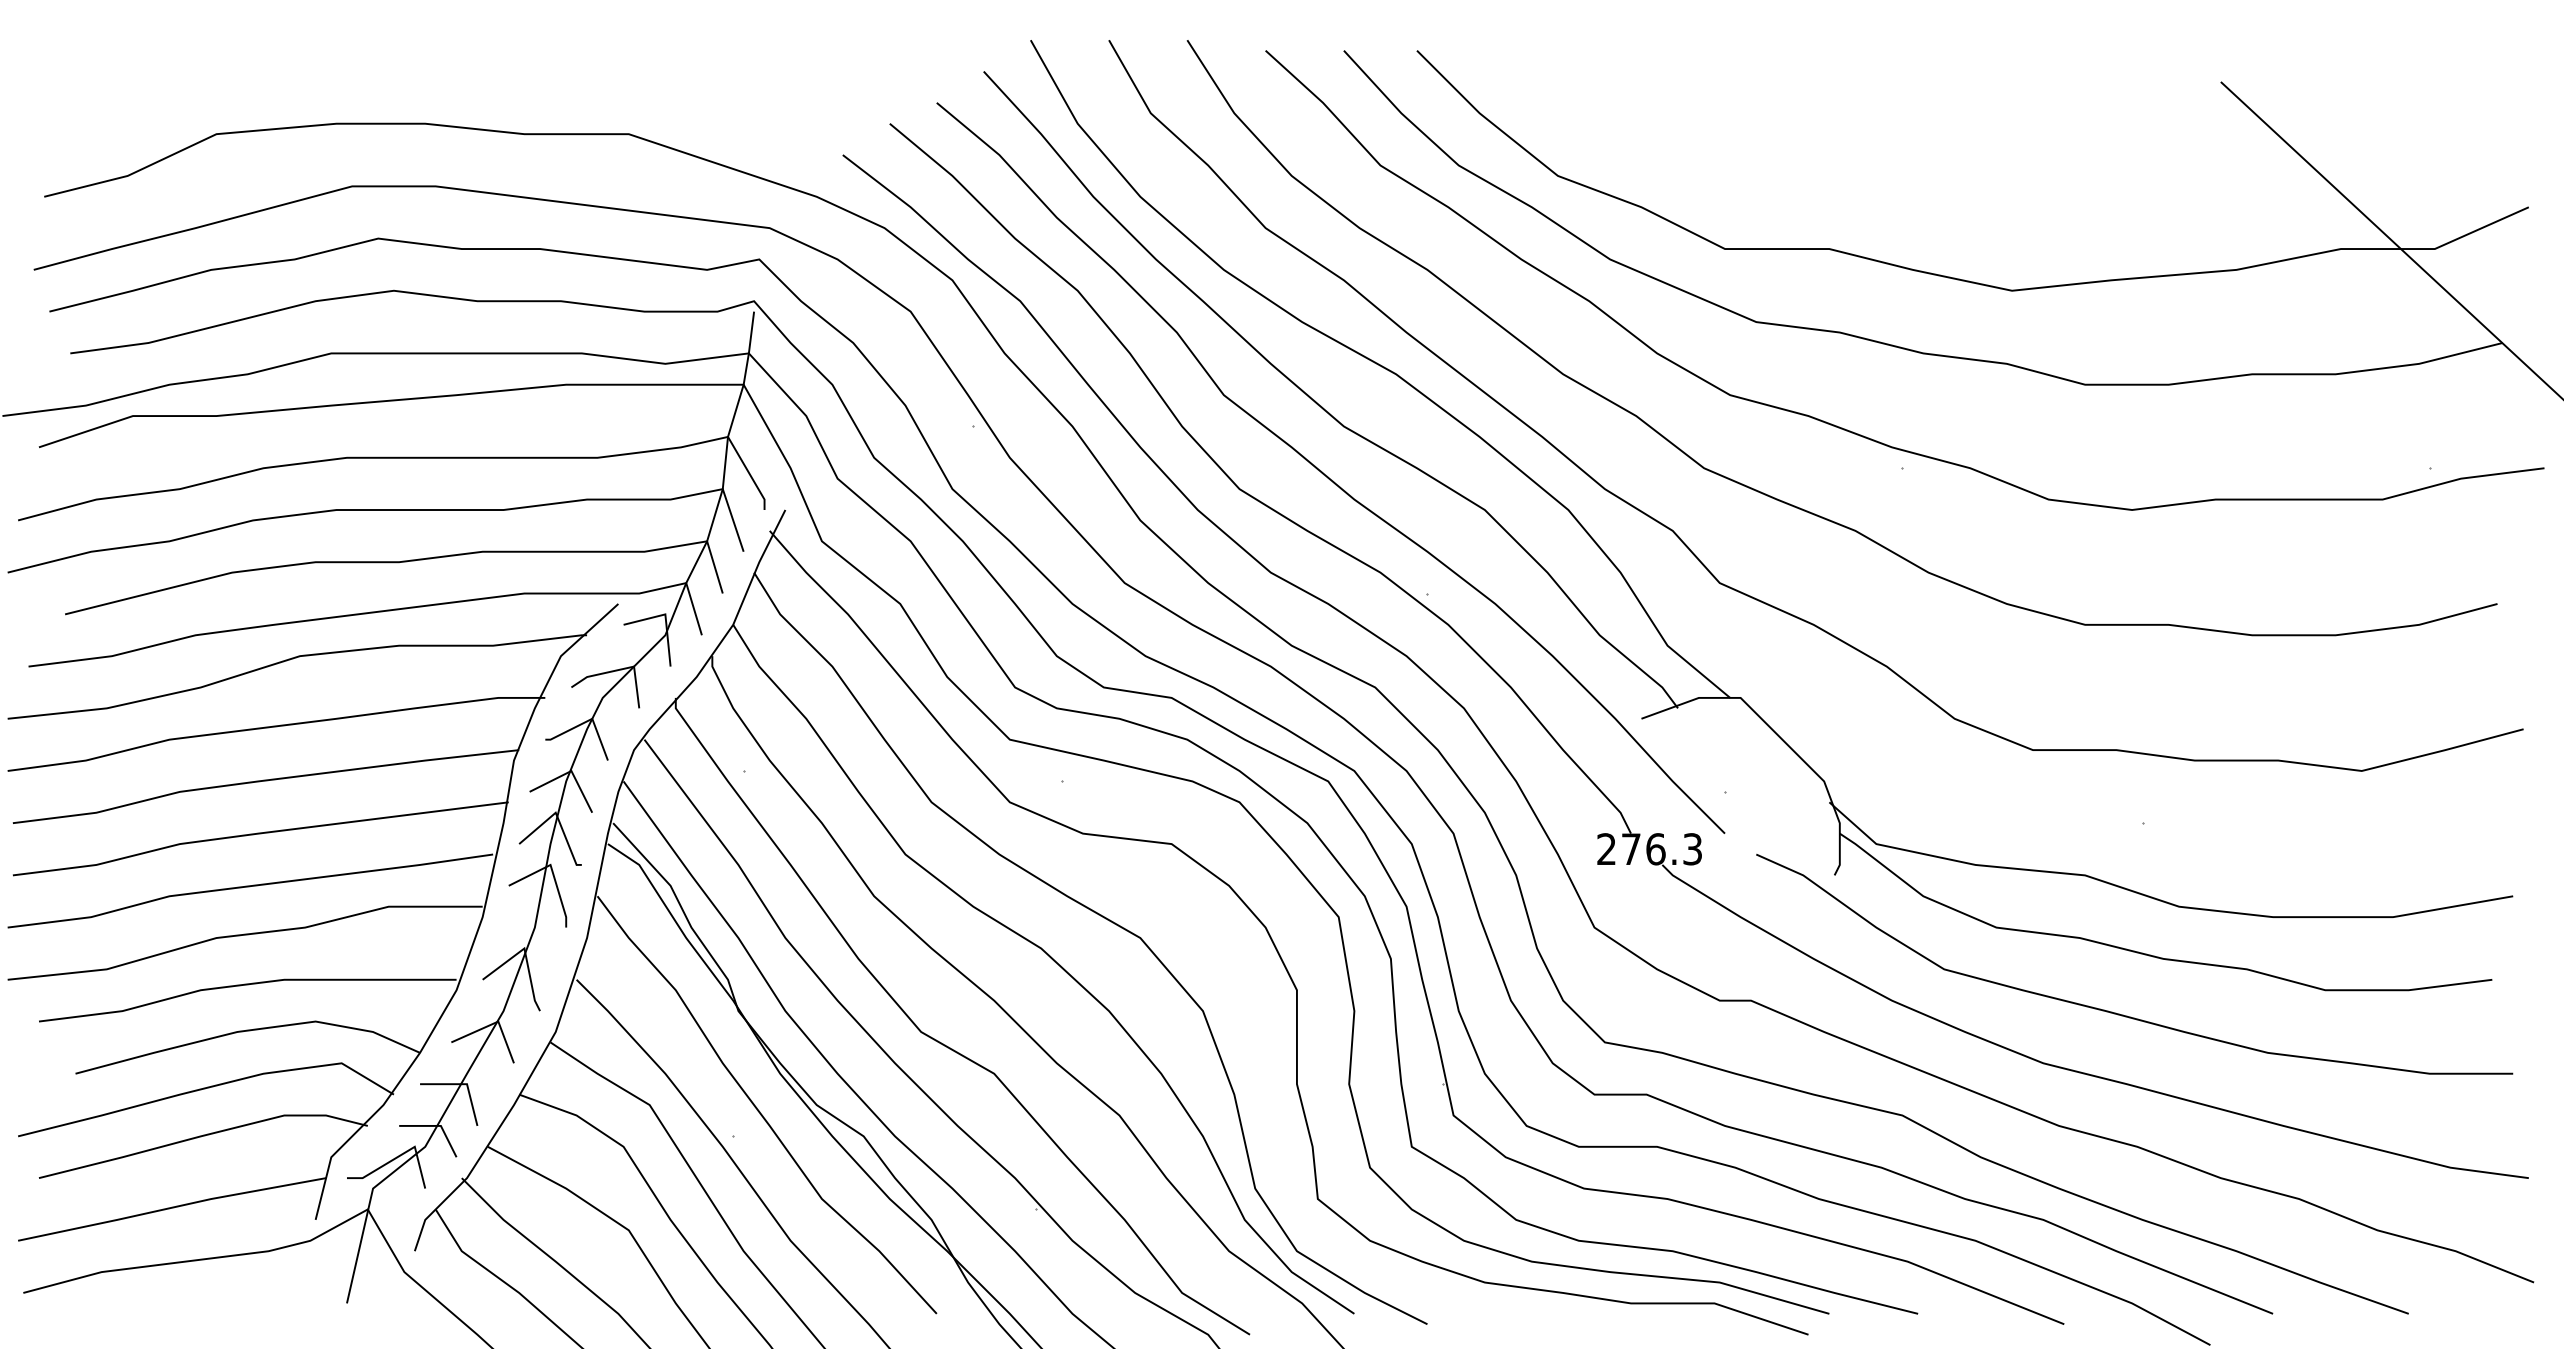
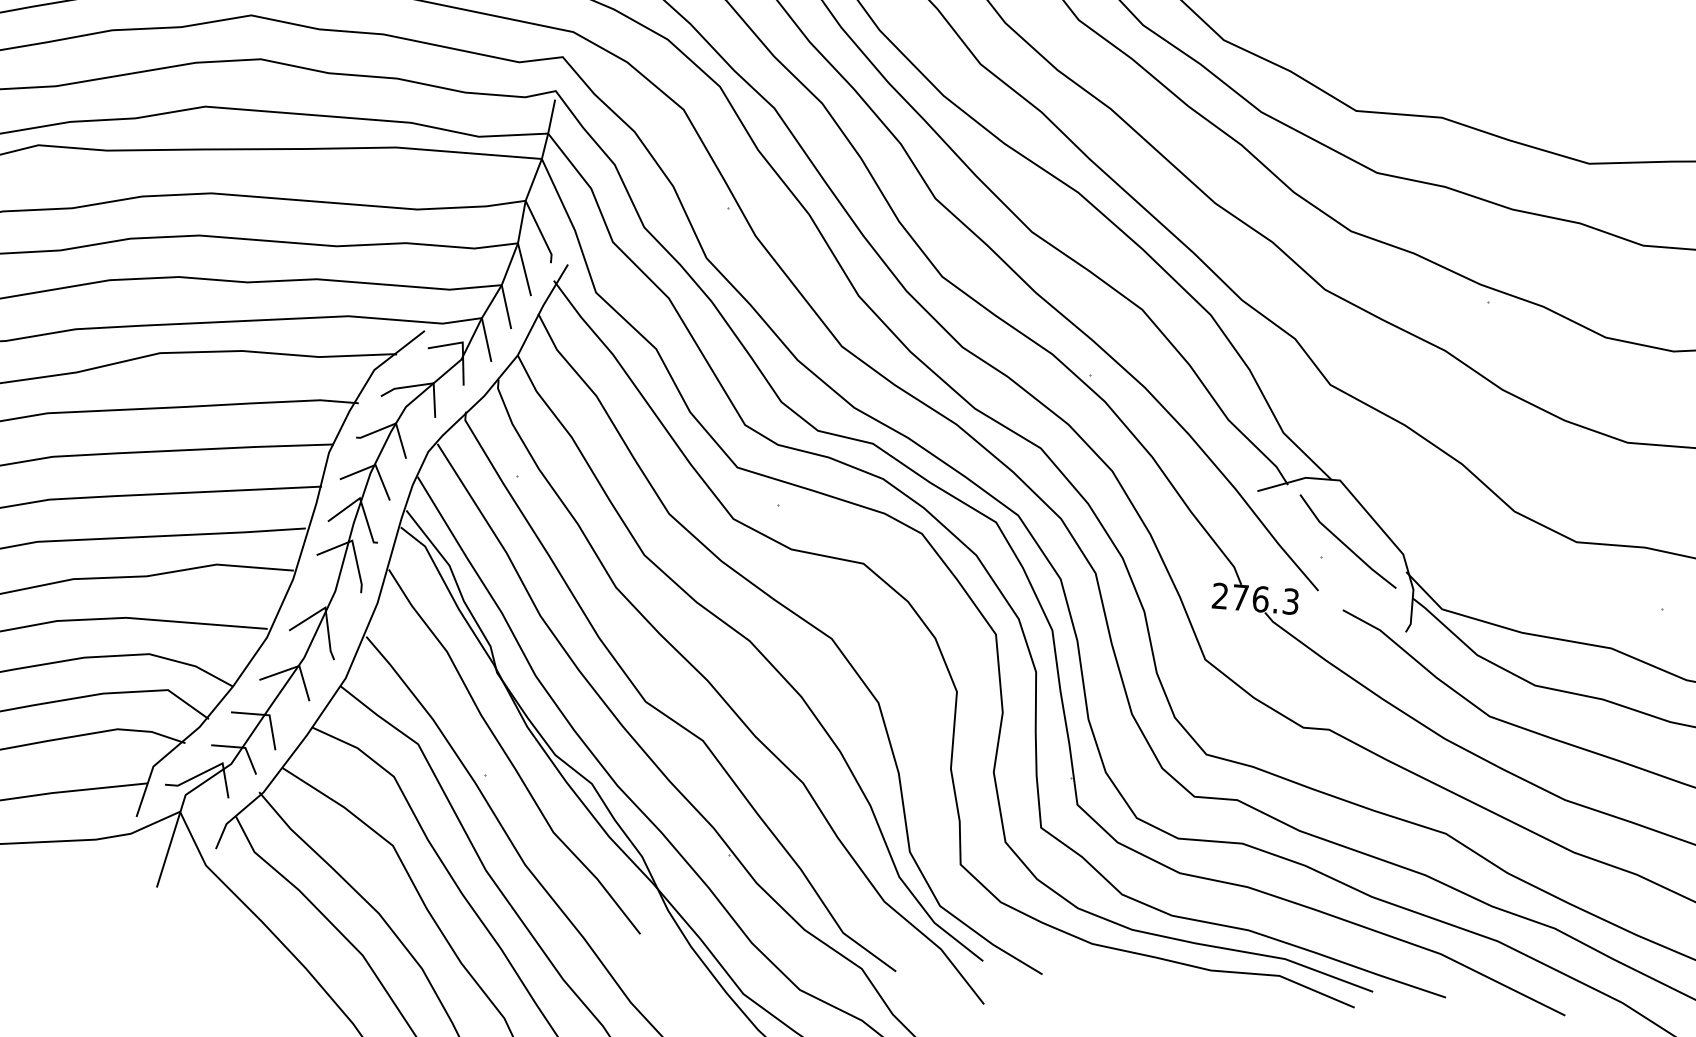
line: (1753, 774) -> (1345, 544), added

